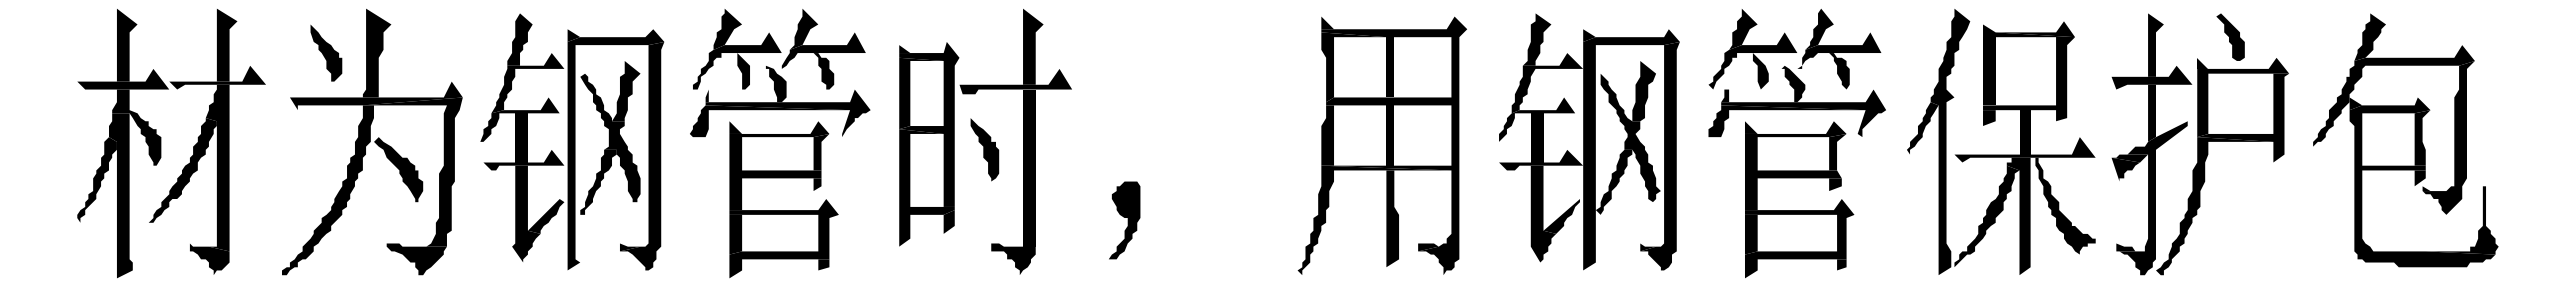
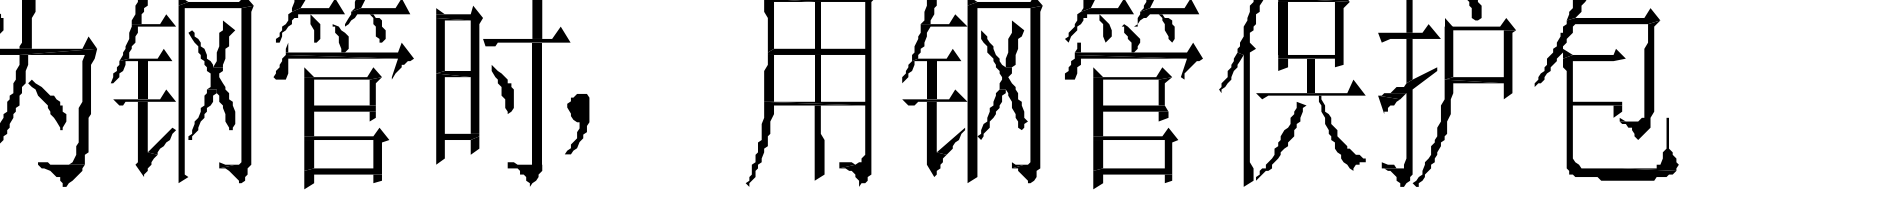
fill: (2396, 137) -> (1599, 79), removed
fill: (2020, 216) -> (1307, 141), removed
part: (1124, 220) -> (577, 124), moved

